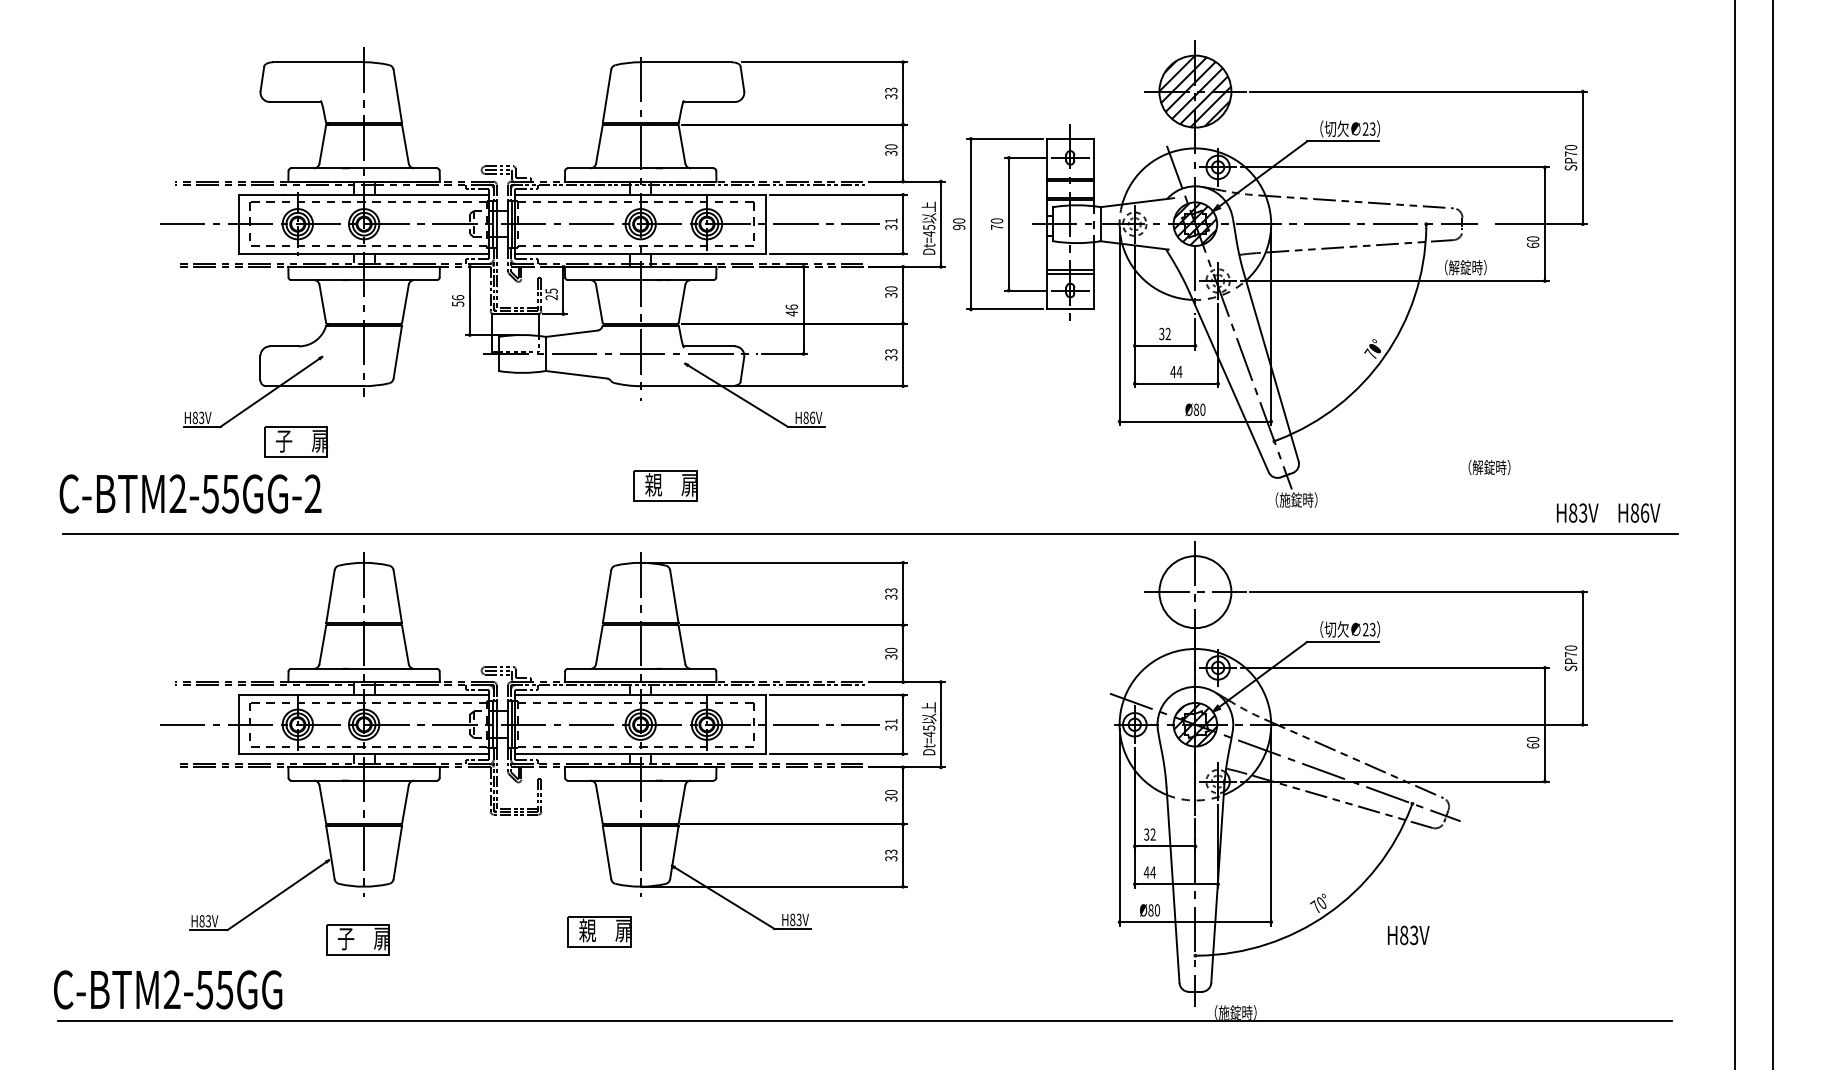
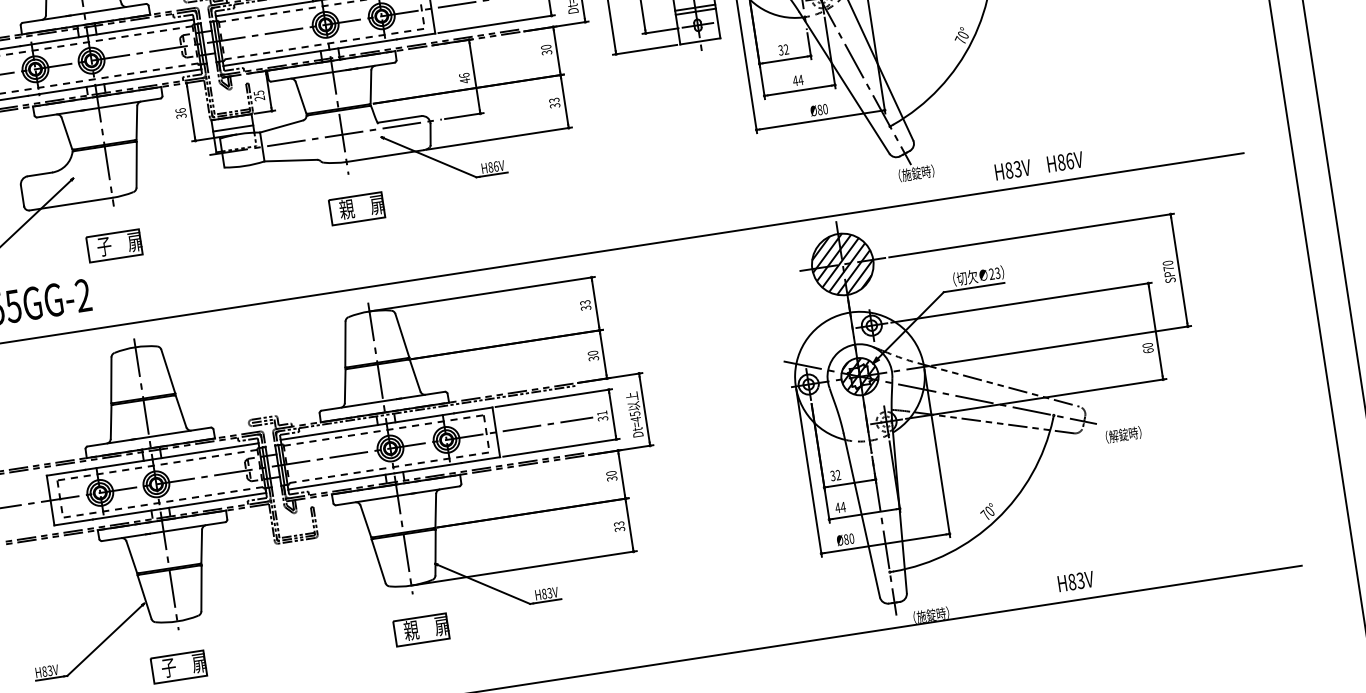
text: (457, 303) -> (180, 115), 56 -> 36
line: (515, 327) -> (233, 128), added
part: (296, 441) -> (114, 245), moved
text: (1489, 467) -> (1123, 434), moved
part: (665, 485) -> (357, 208), moved
text: (1608, 512) -> (1039, 165), moved
hatch: (1195, 592) -> (842, 264), added
part: (599, 931) -> (421, 629), moved
text: (1408, 935) -> (1075, 581), moved

